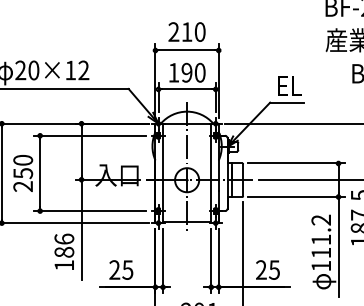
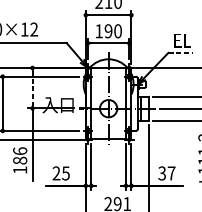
line: (287, 102) -> (180, 52), solid -> dashed
line: (81, 152) -> (32, 88), solid -> dashed
text: (267, 269) -> (166, 173), 25 -> 37

